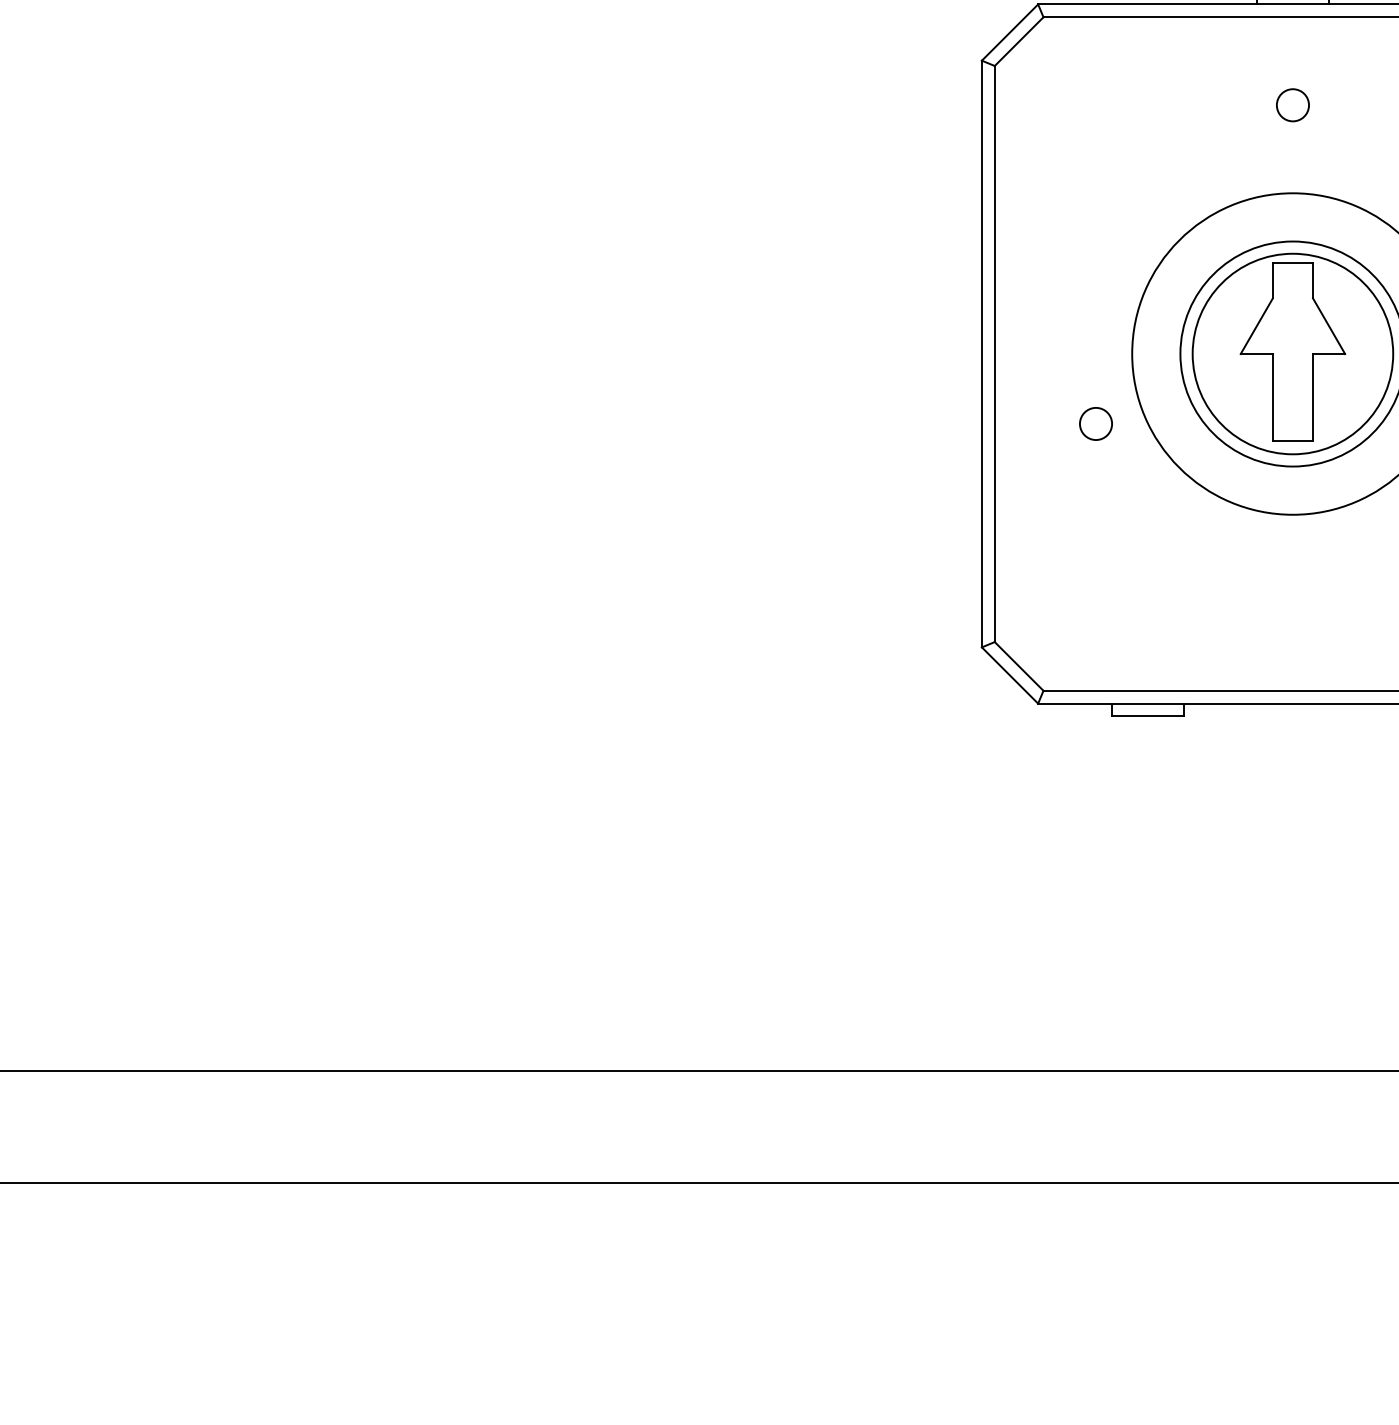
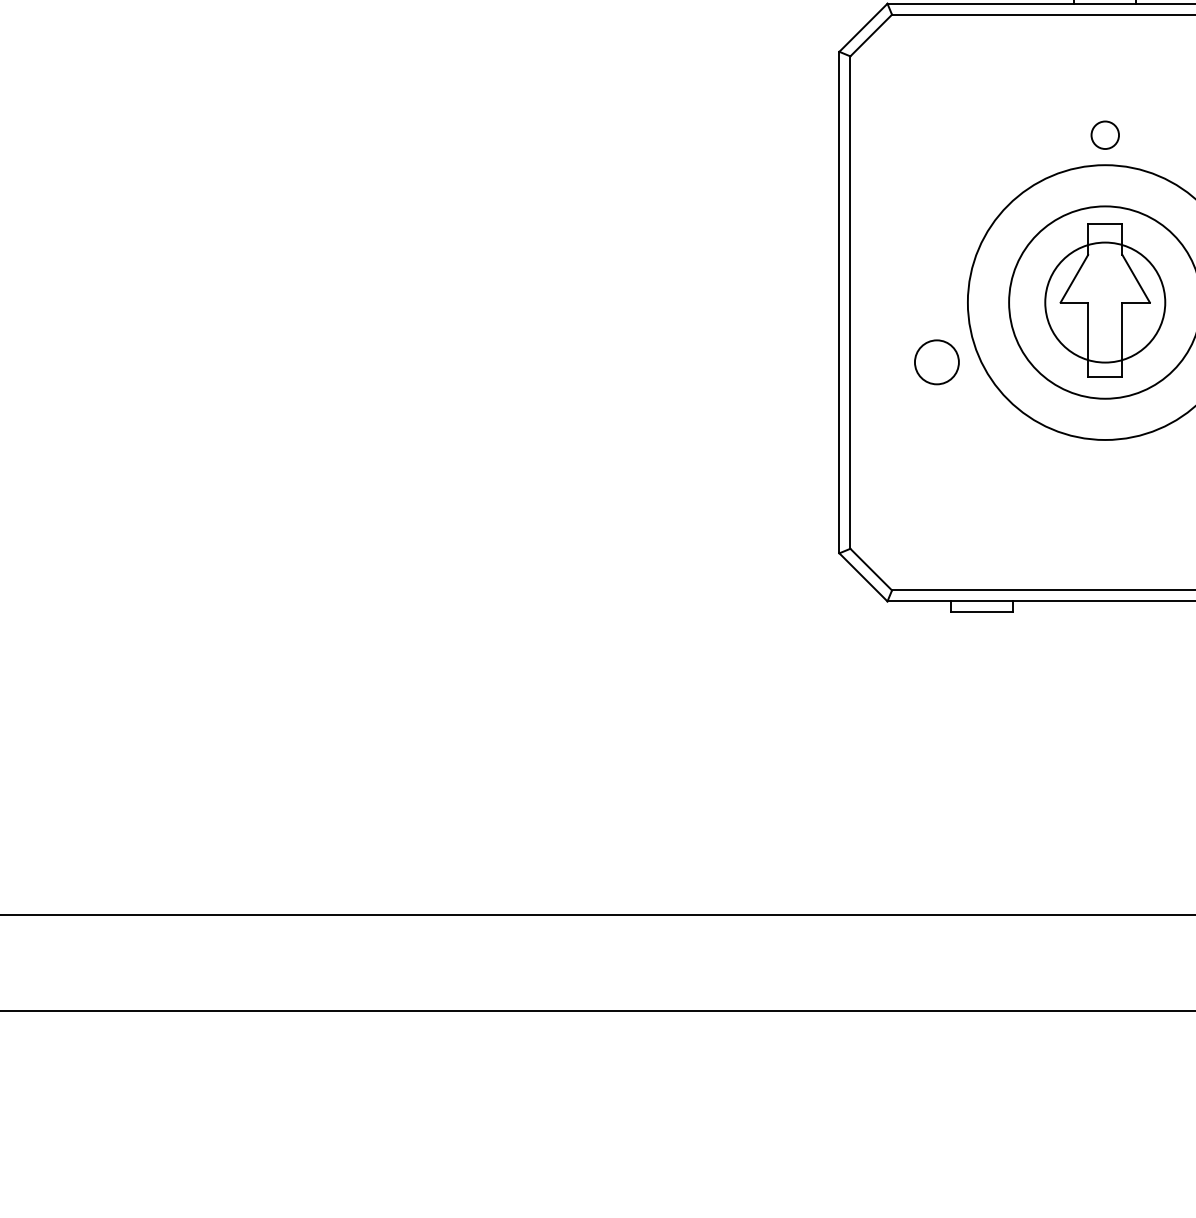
circle: (1292, 105) -> (1104, 135), moved
circle: (1292, 353) -> (1104, 302), size x0.7
circle: (1095, 423) -> (936, 361), size x1.6

